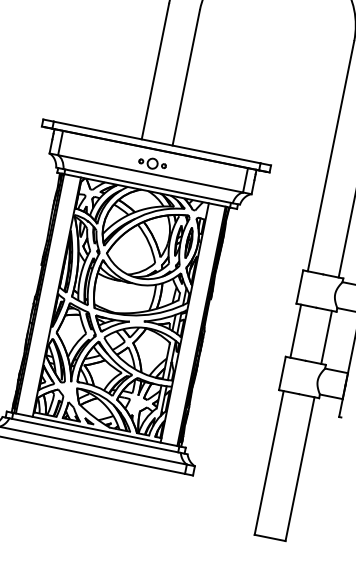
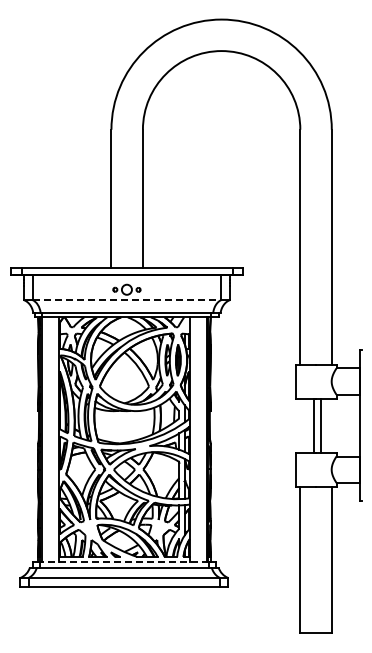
line: (151, 174) -> (127, 300), solid -> dashed
line: (295, 331) -> (321, 425), moved
line: (326, 337) -> (313, 425), moved
line: (96, 429) -> (124, 561), solid -> dashed

